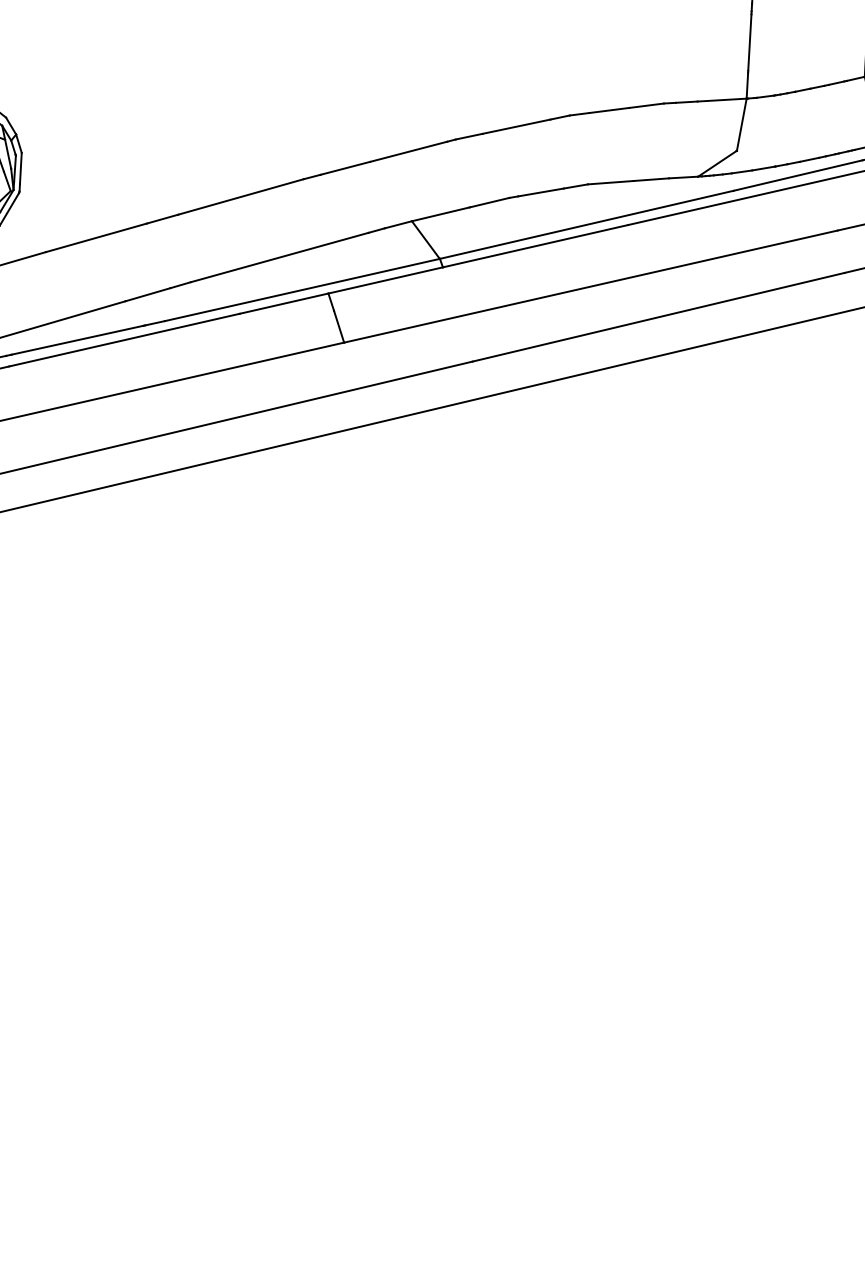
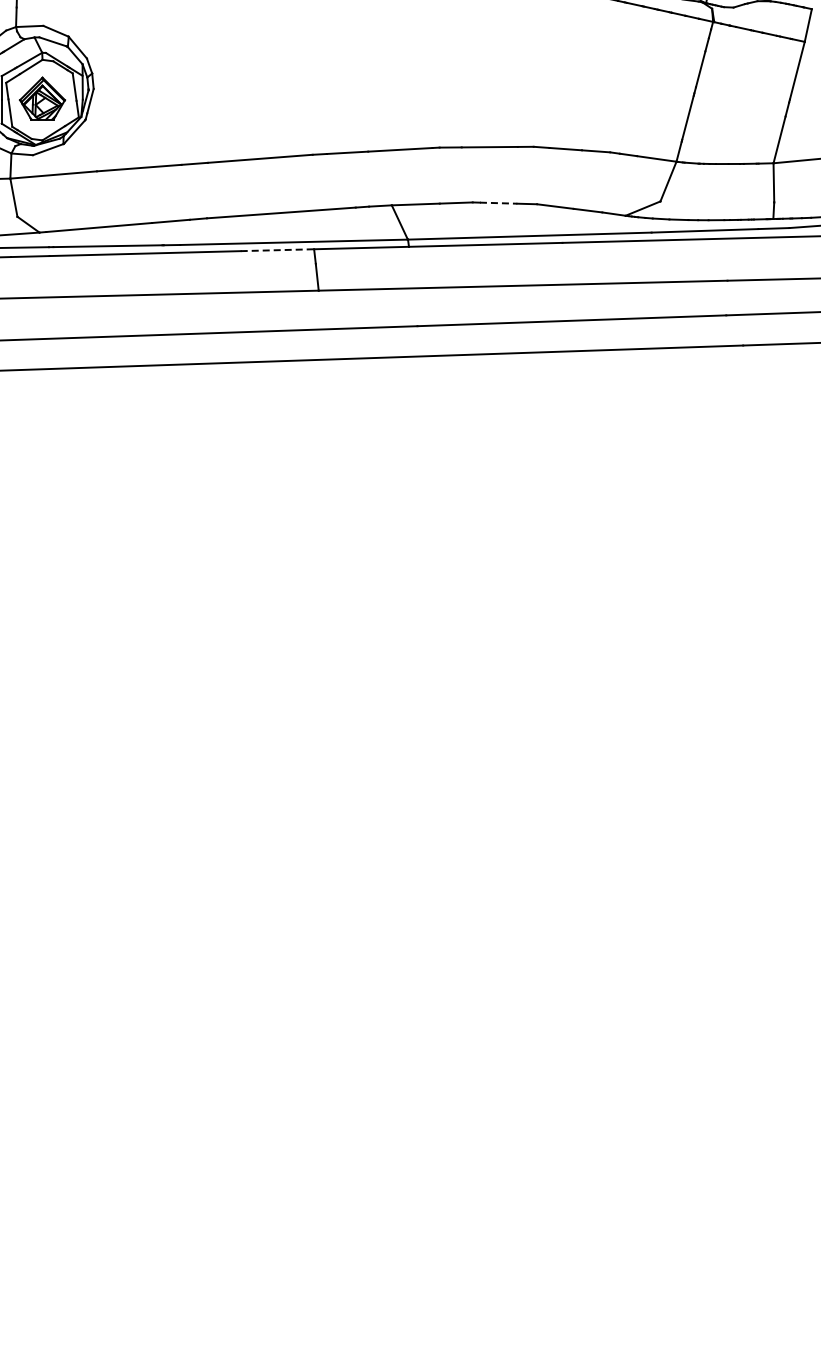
line: (540, 192) -> (498, 203), solid -> dashed
line: (284, 303) -> (277, 250), solid -> dashed

